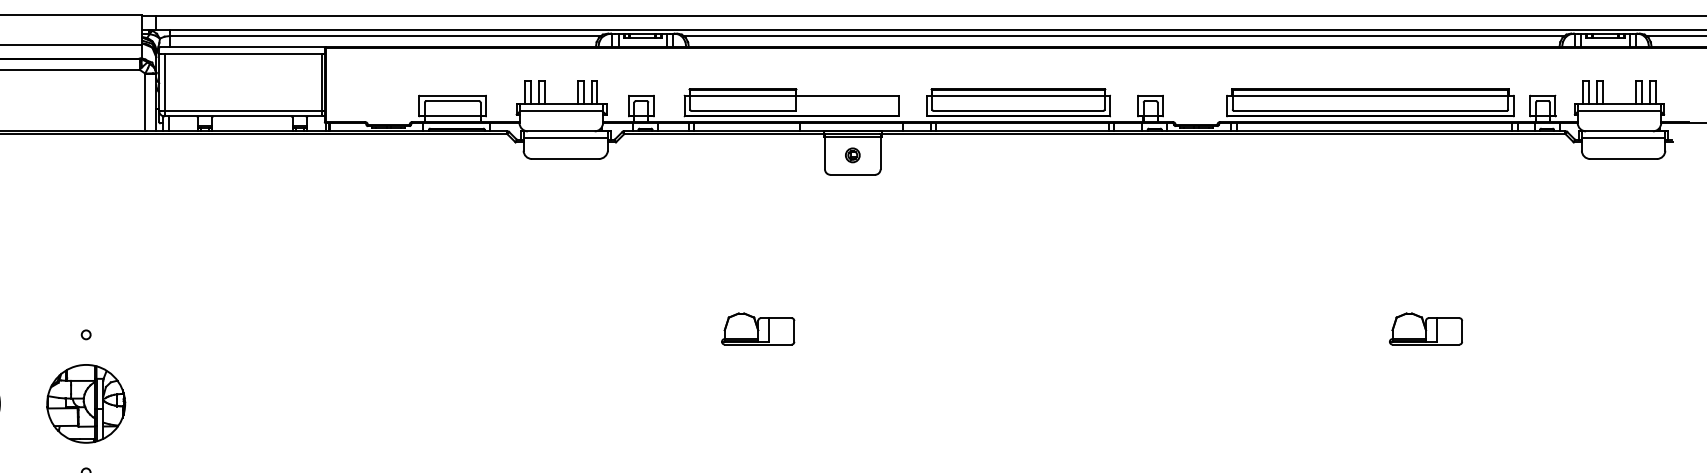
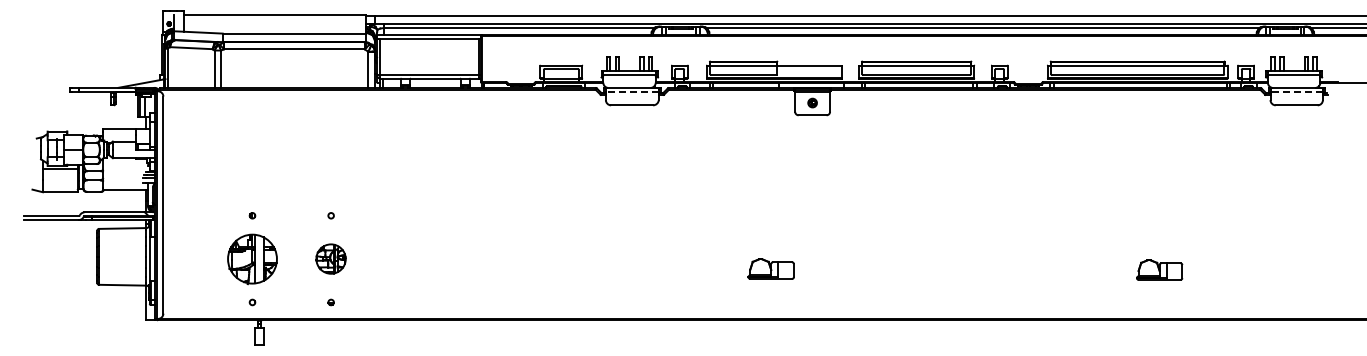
line: (564, 138) -> (631, 92), solid -> dashed
line: (1623, 138) -> (1296, 92), solid -> dashed
part: (757, 328) -> (770, 268), moved
part: (1425, 328) -> (1159, 269), moved
part: (85, 402) -> (330, 258), size x0.6

